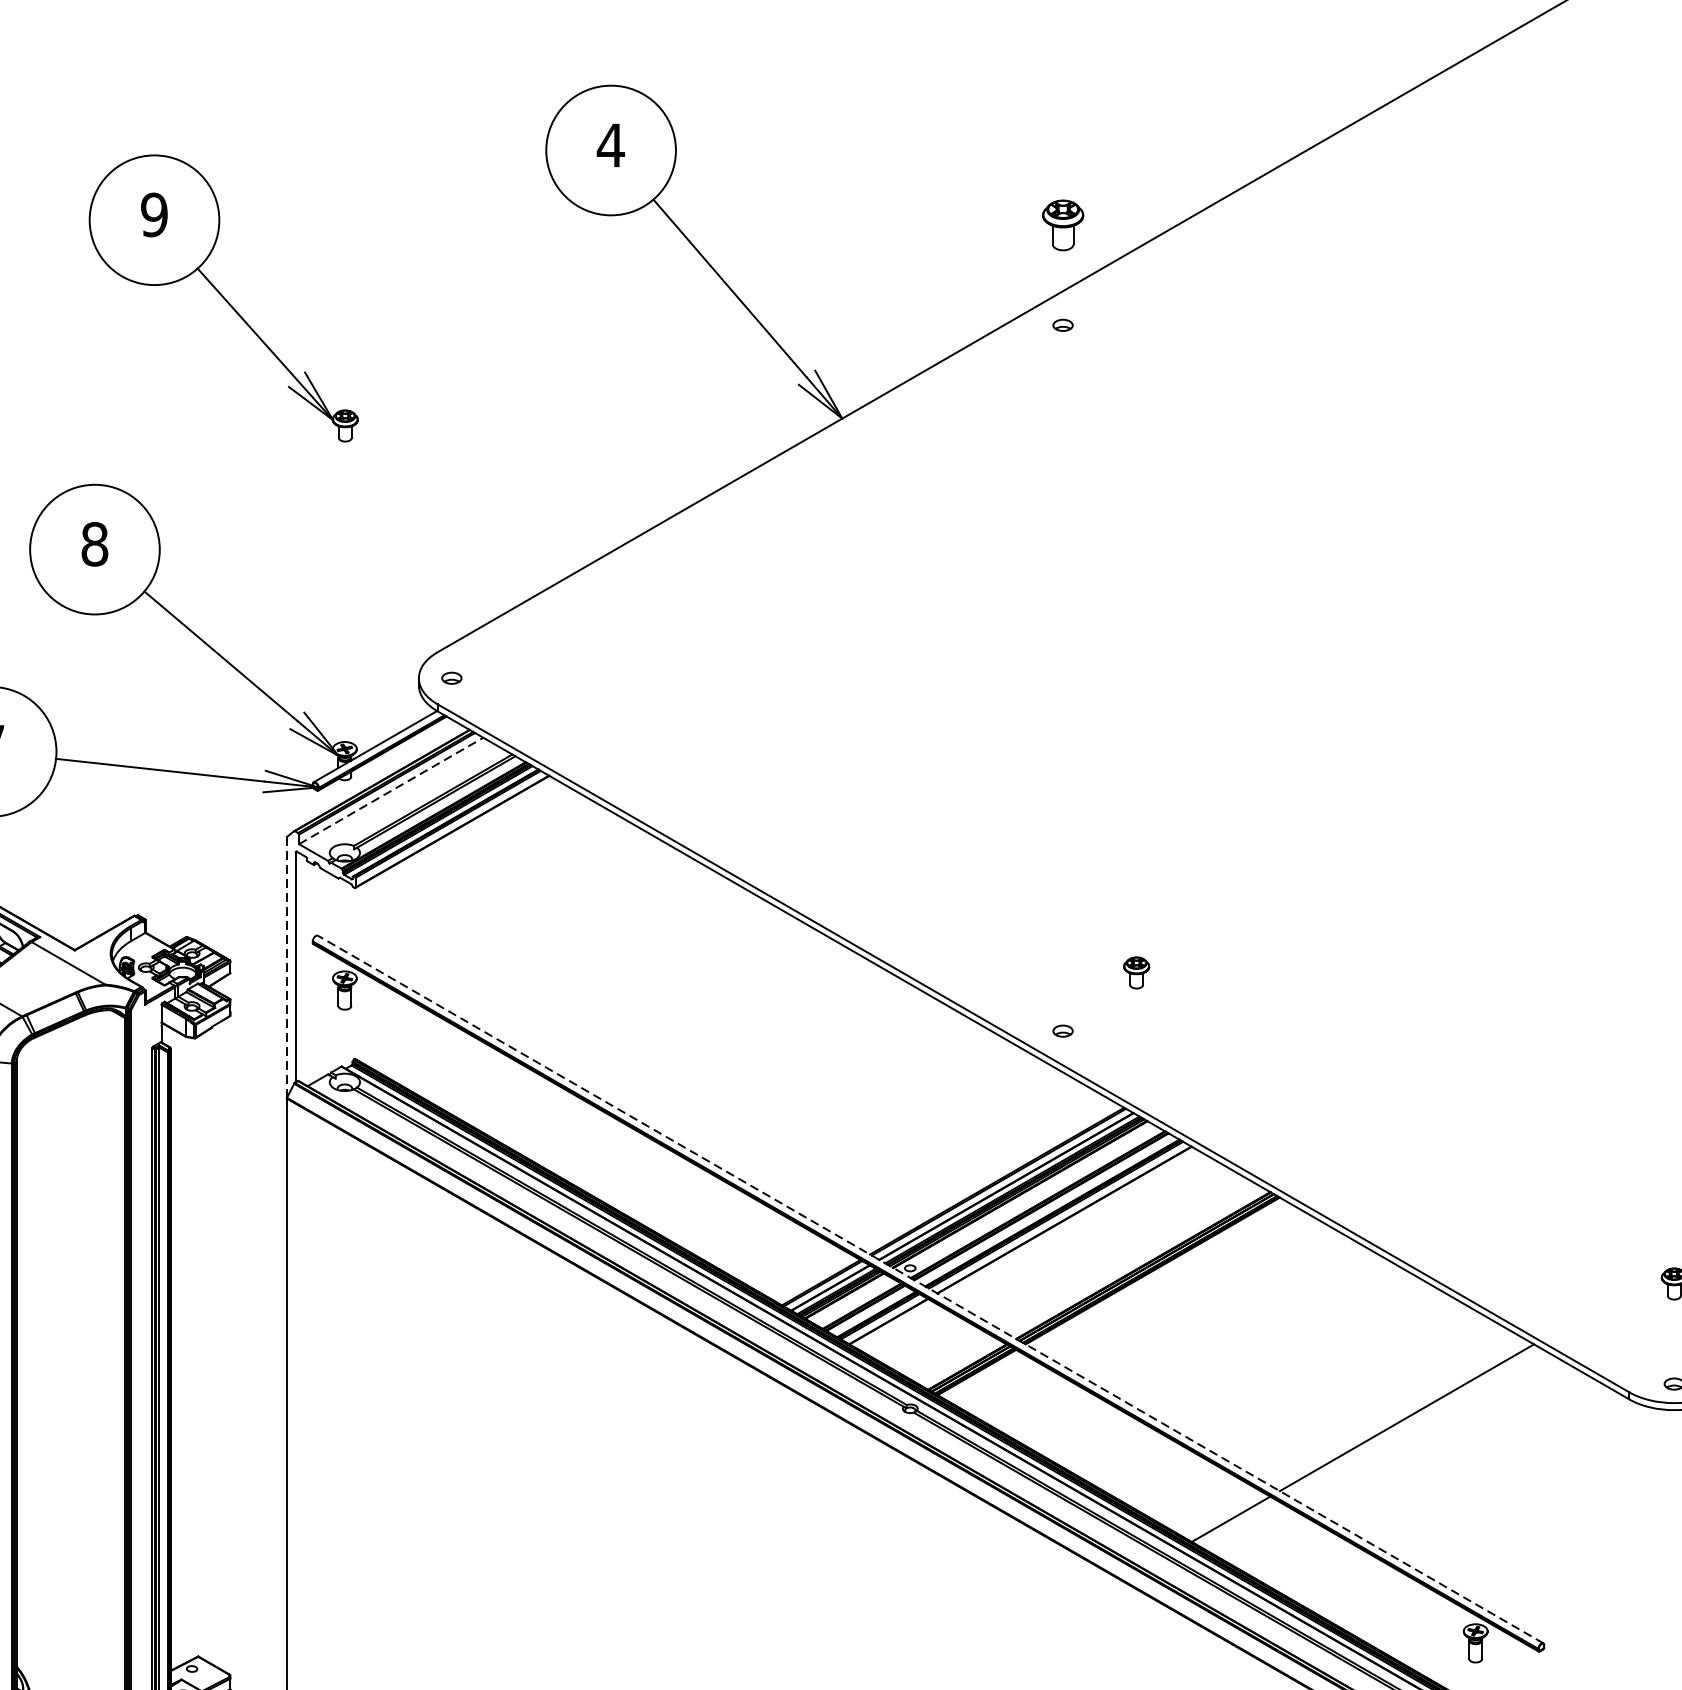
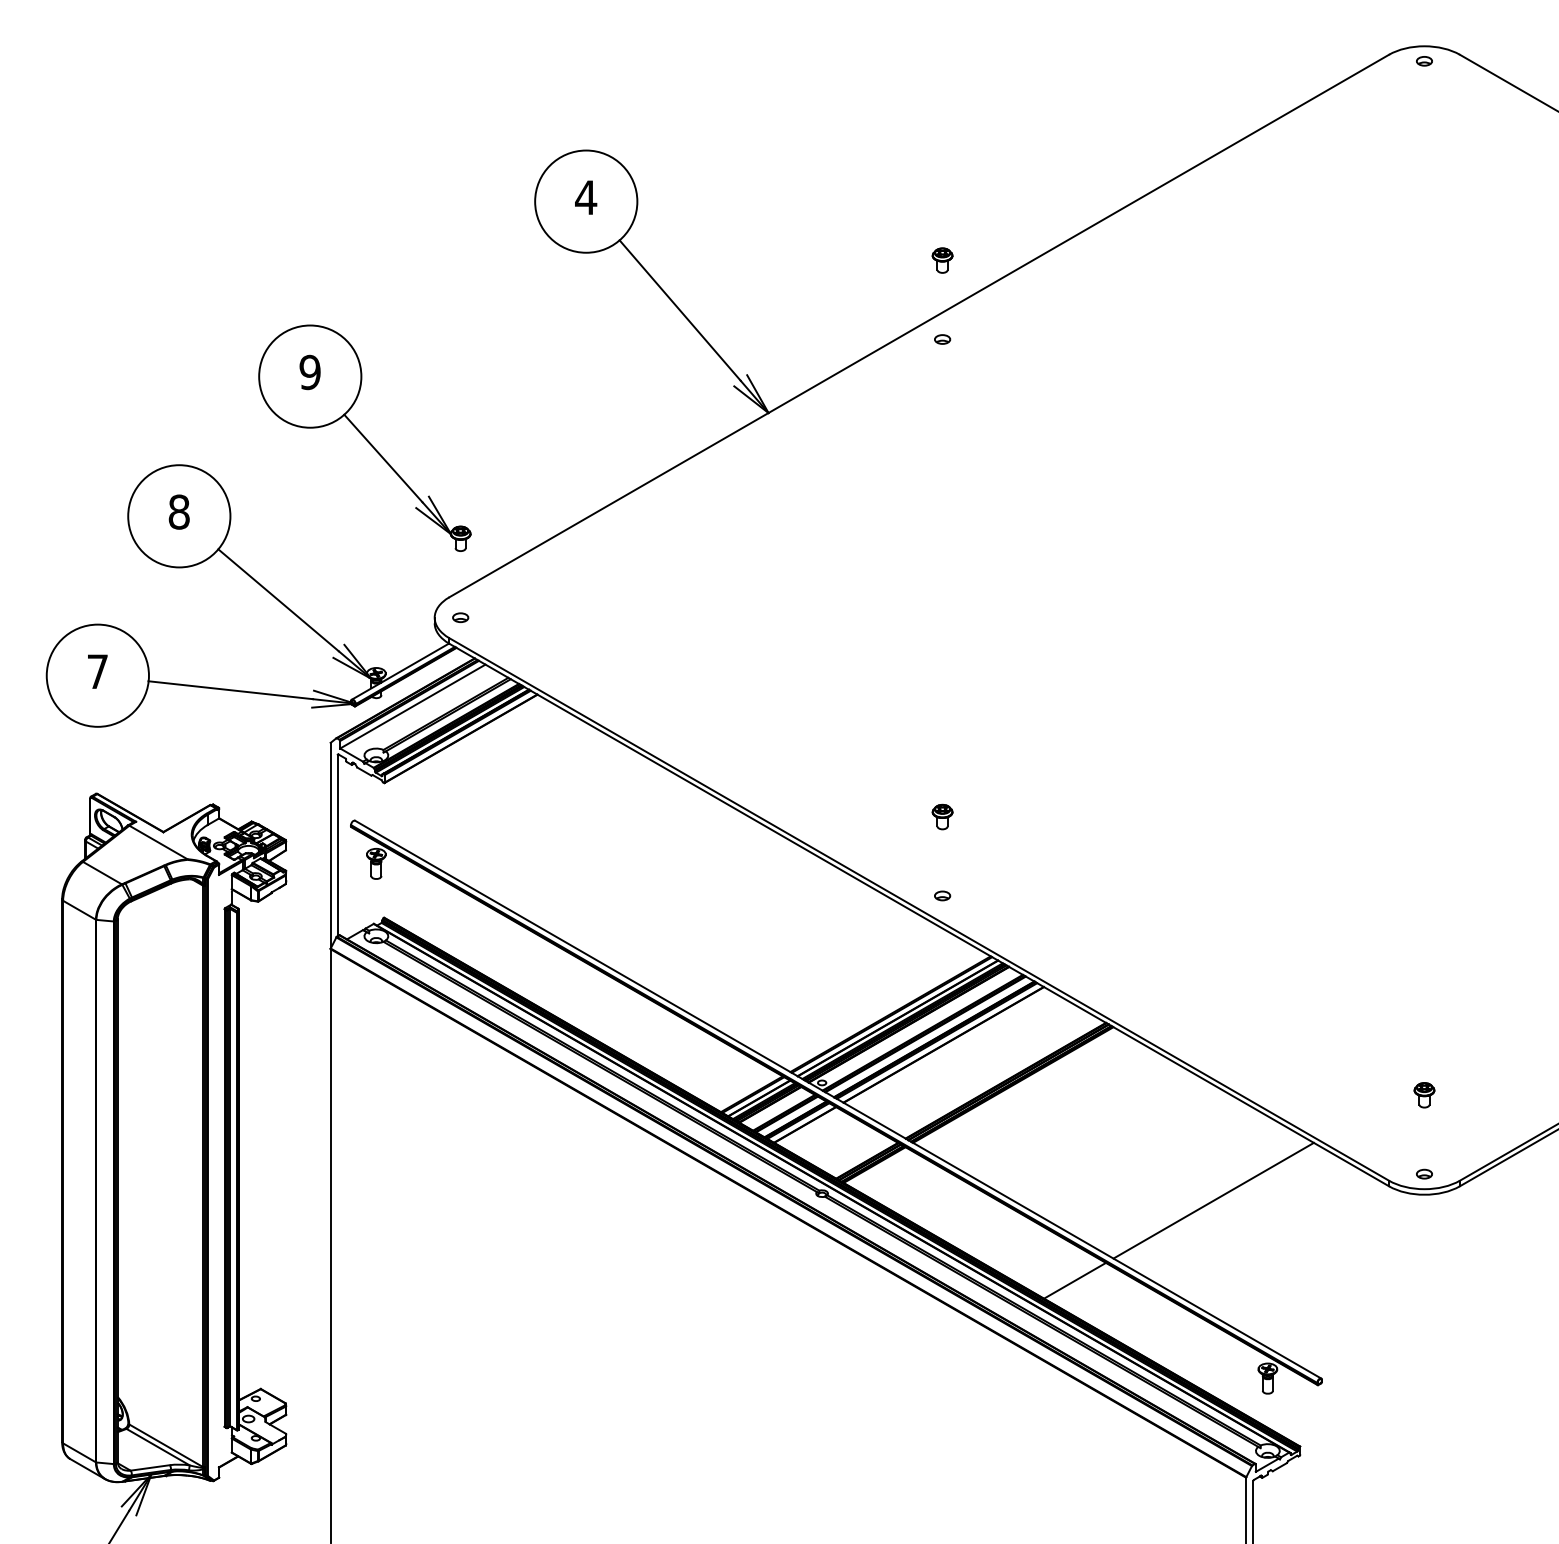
part: (1062, 225) -> (942, 260), size x0.62
part: (223, 297) -> (364, 437), moved
line: (390, 790) -> (412, 706), dashed -> solid
line: (286, 968) -> (330, 846), dashed -> solid
part: (1136, 972) -> (942, 816), moved
line: (931, 1289) -> (838, 1099), dashed -> solid

